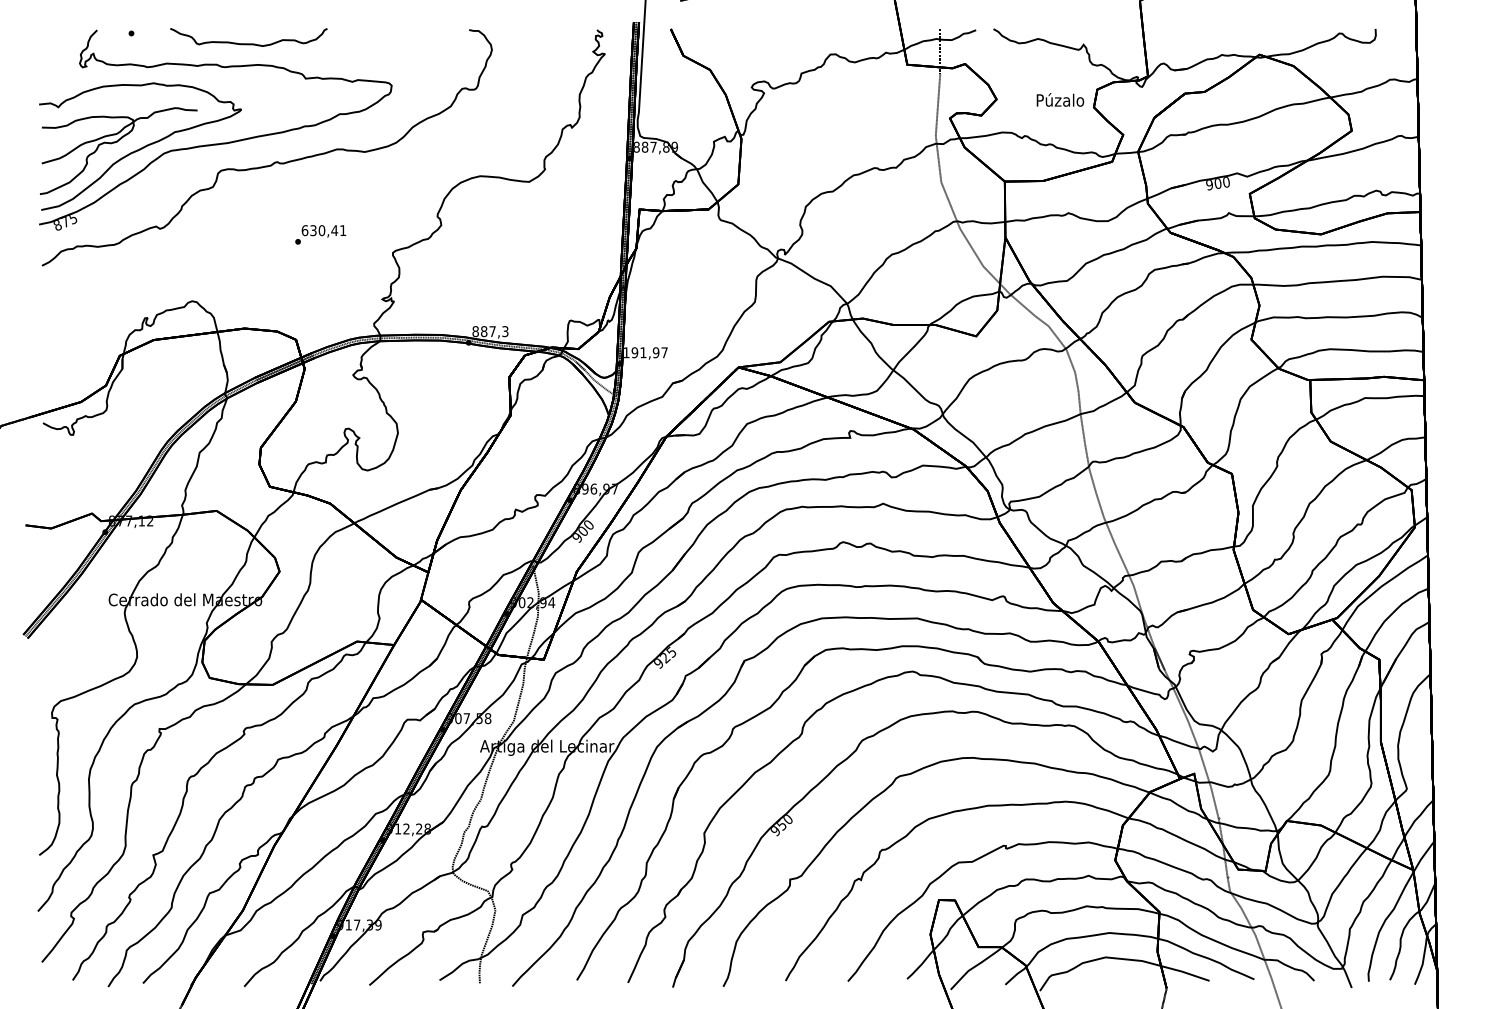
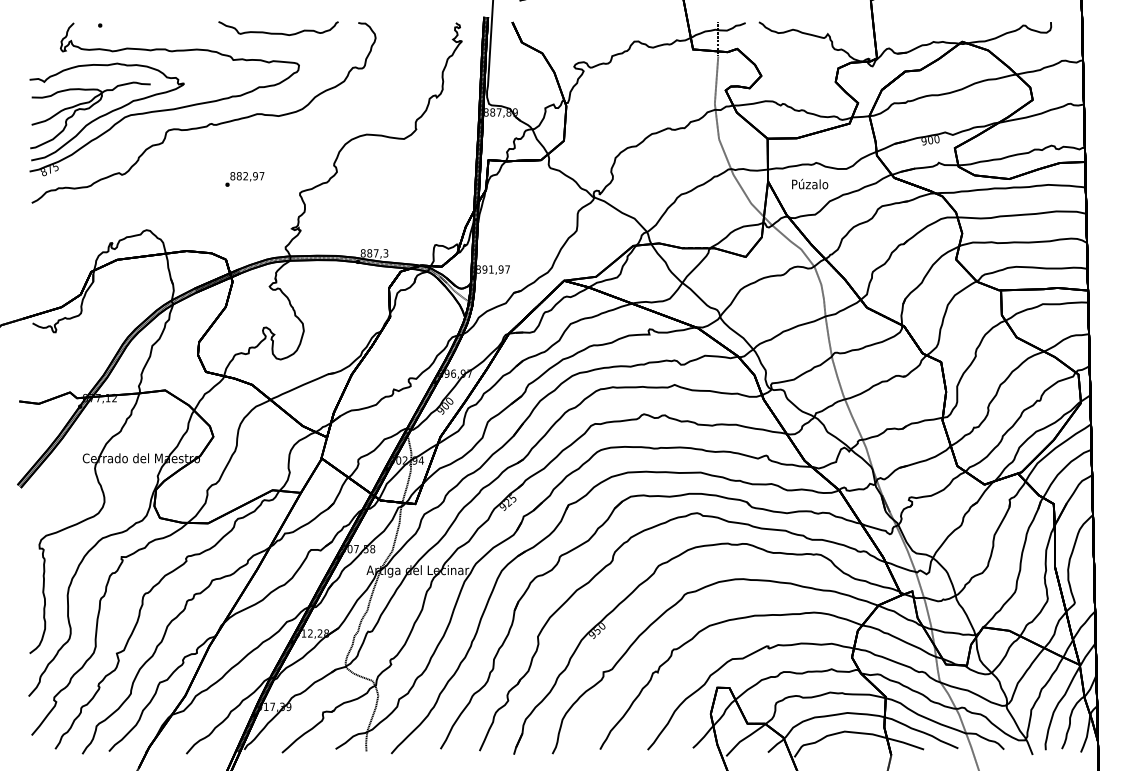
curve: (248, 43) -> (278, 33), moved
text: (1060, 99) -> (810, 183), moved
text: (323, 230) -> (246, 176), 630,41 -> 882,97
text: (626, 352) -> (478, 269), 191,97 -> 891,97

